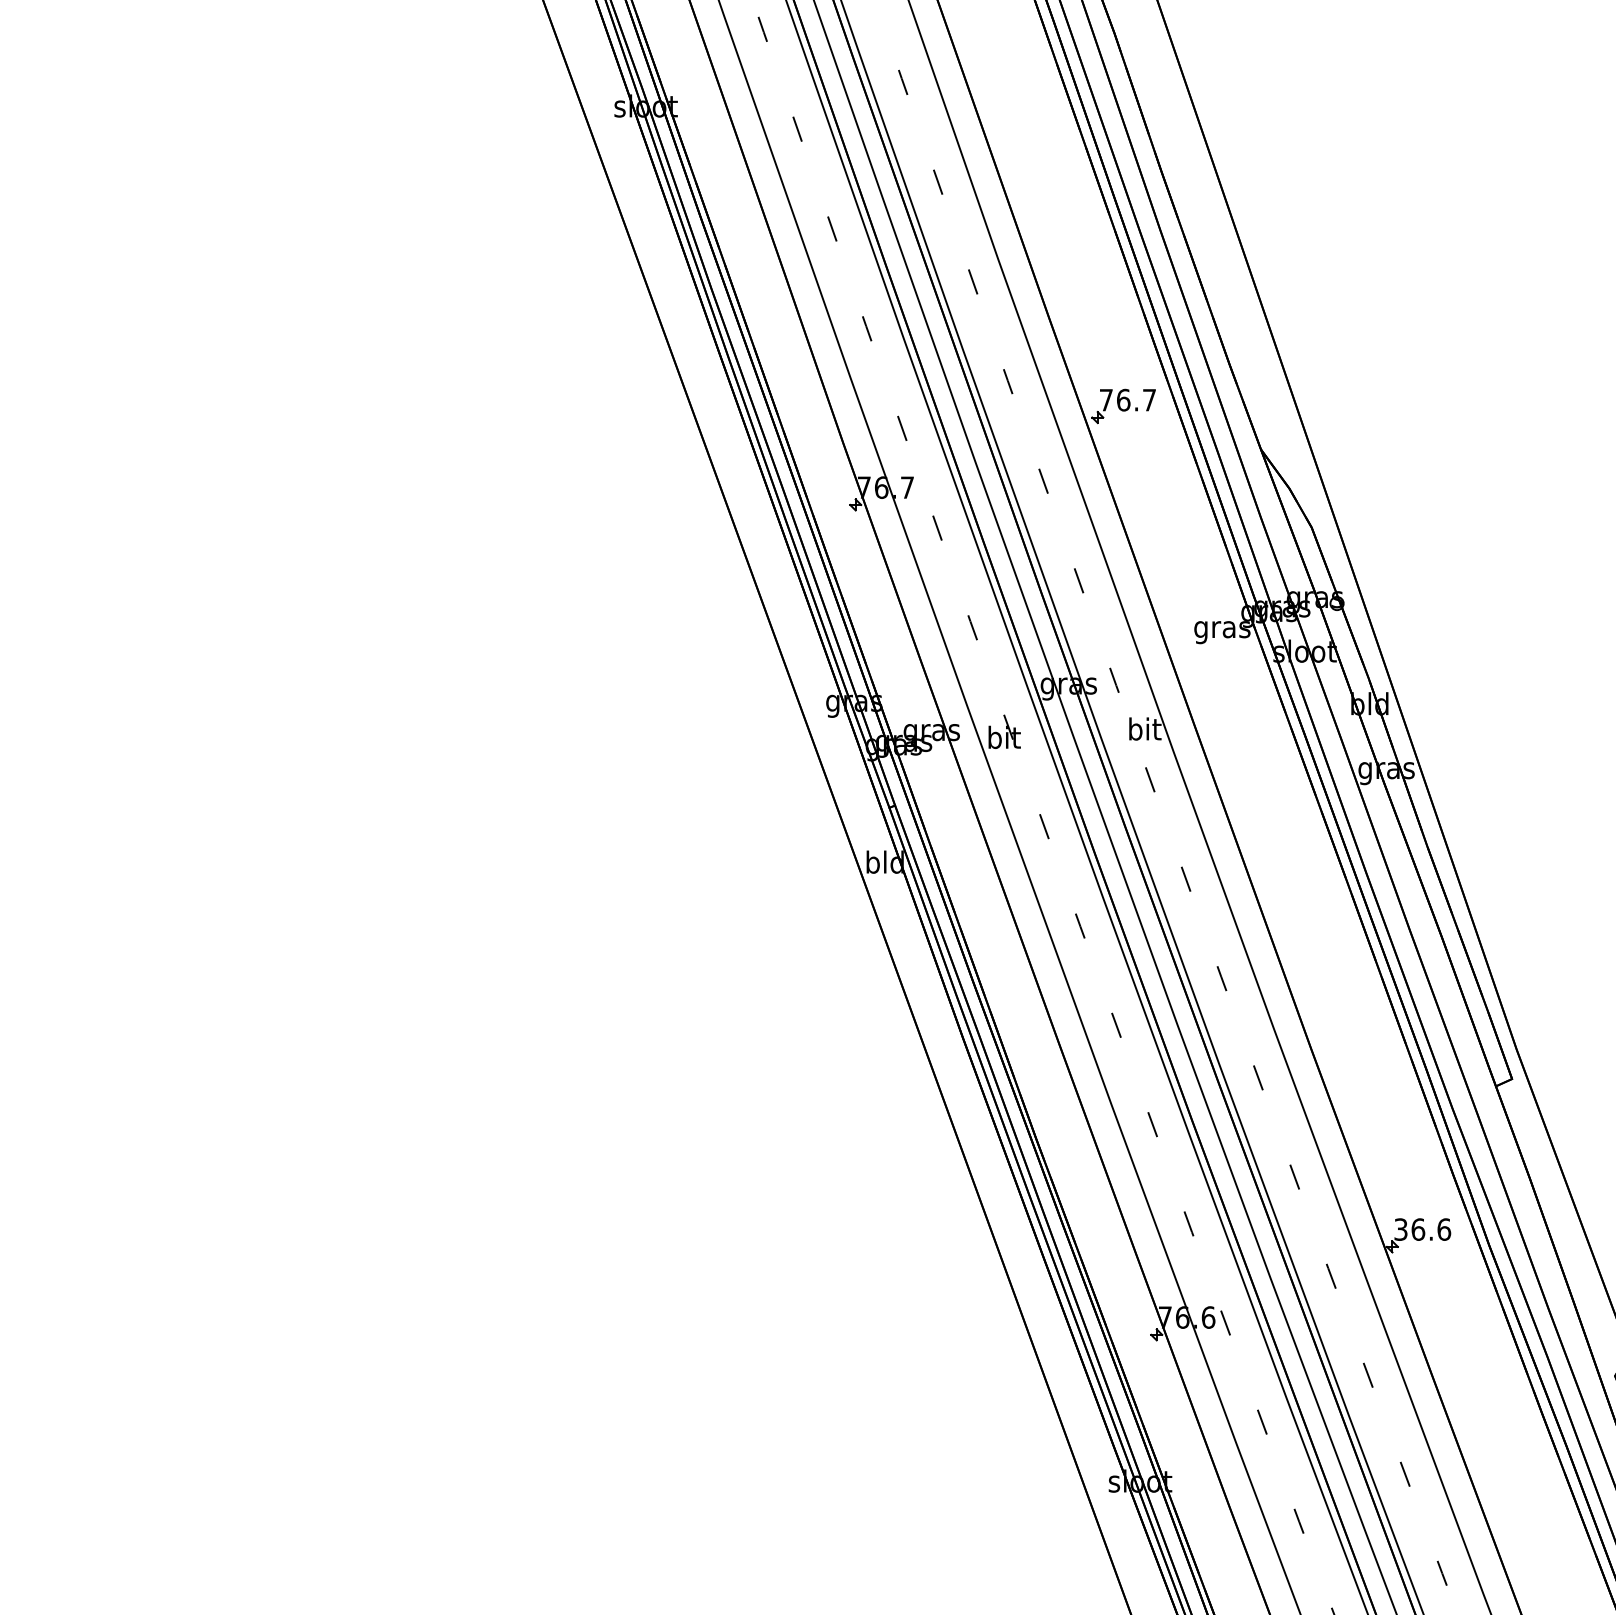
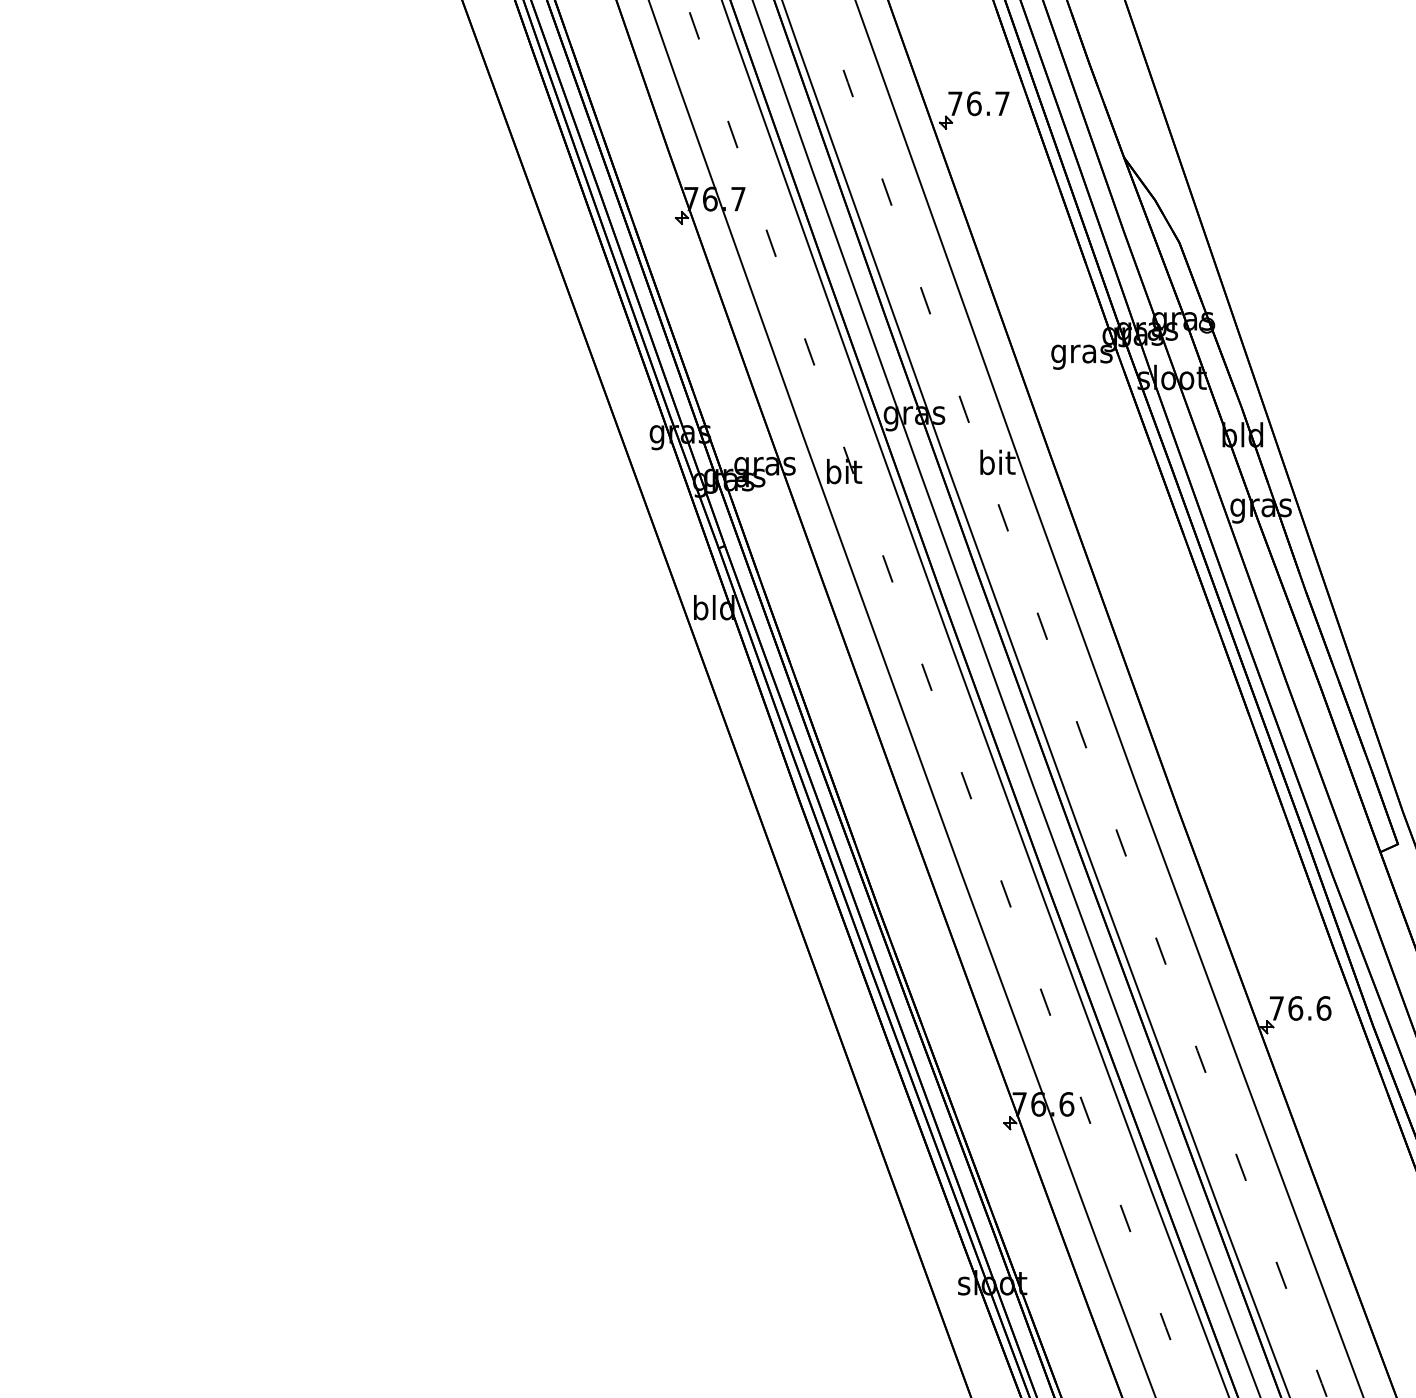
text: (1400, 1229) -> (1276, 1008), 36.6 -> 76.6

